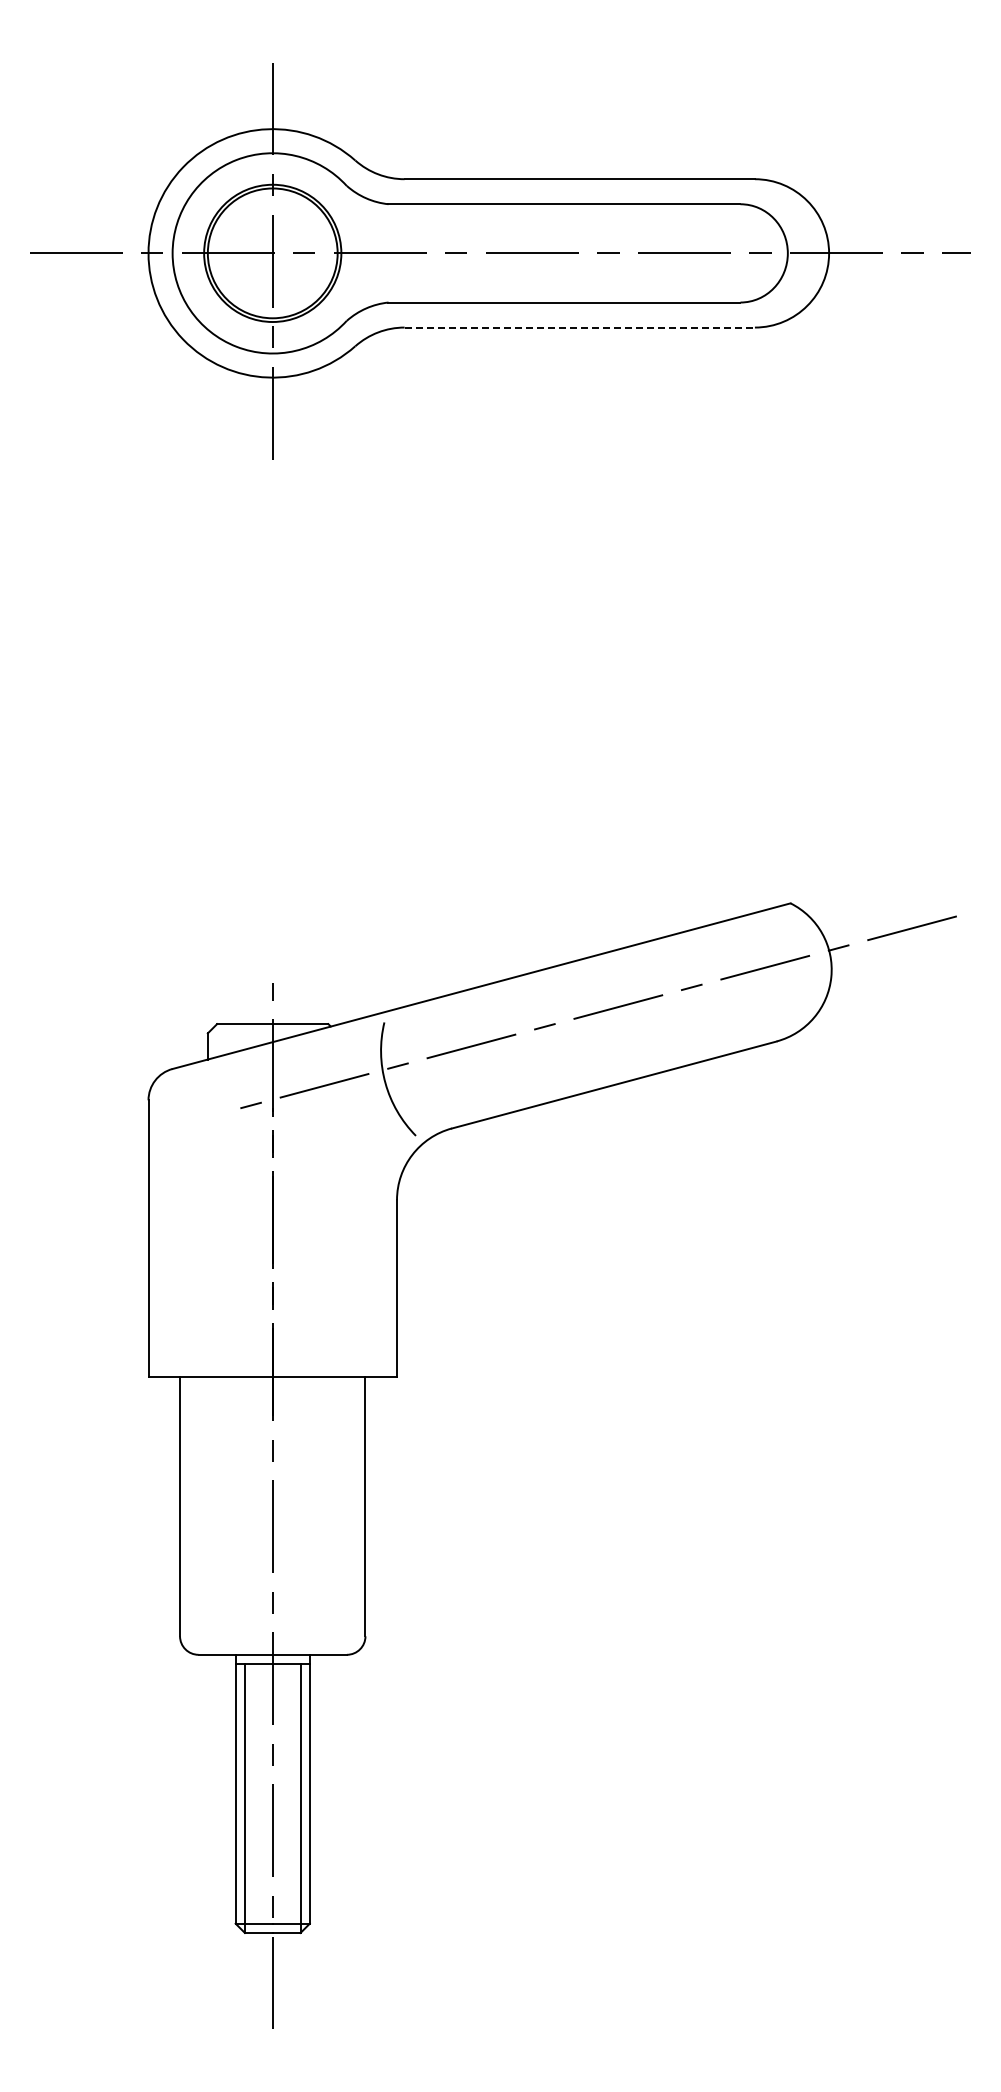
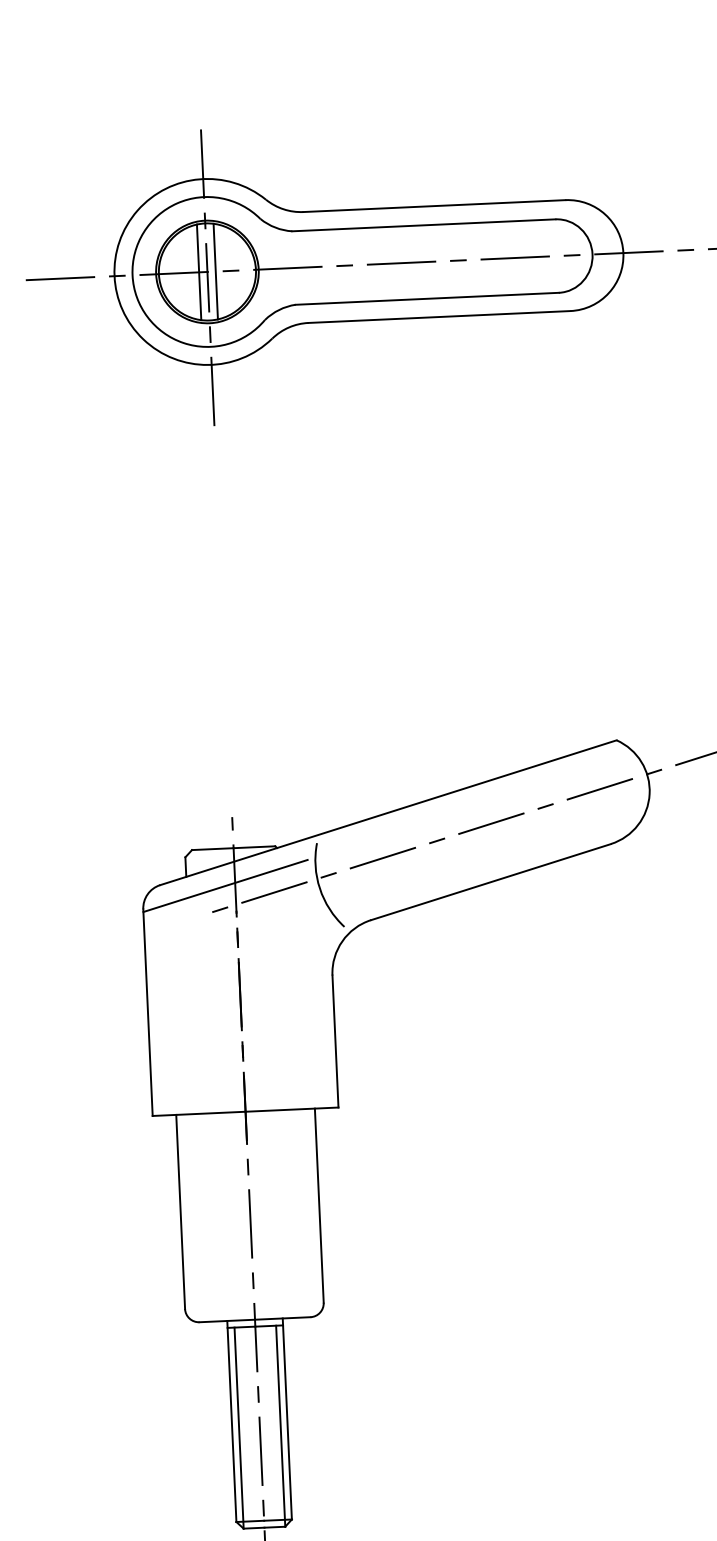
line: (261, 253) -> (199, 272), added
line: (283, 253) -> (215, 271), added
line: (580, 327) -> (440, 316), dashed -> solid
line: (259, 1073) -> (225, 885), added

